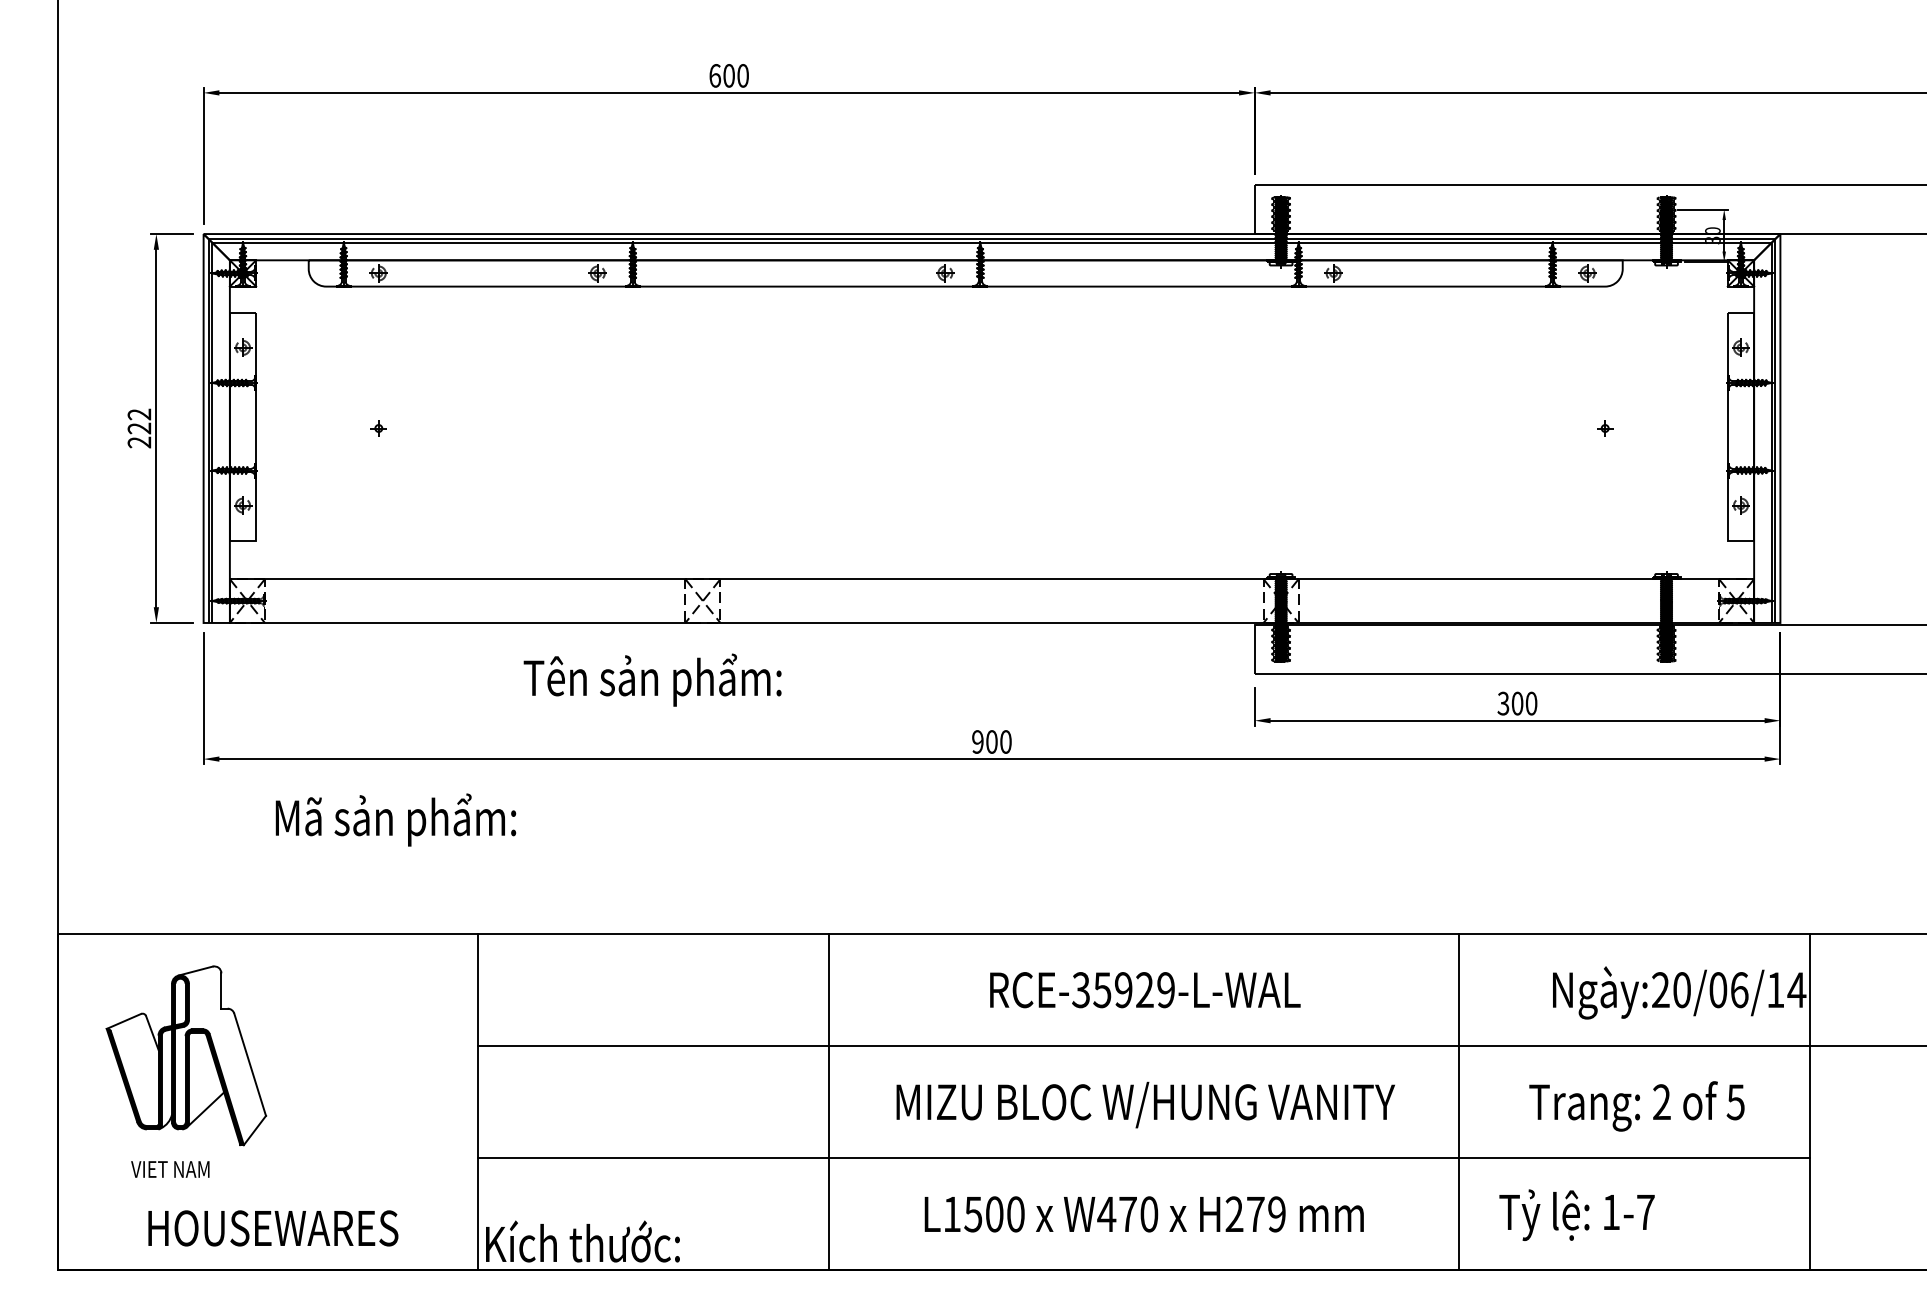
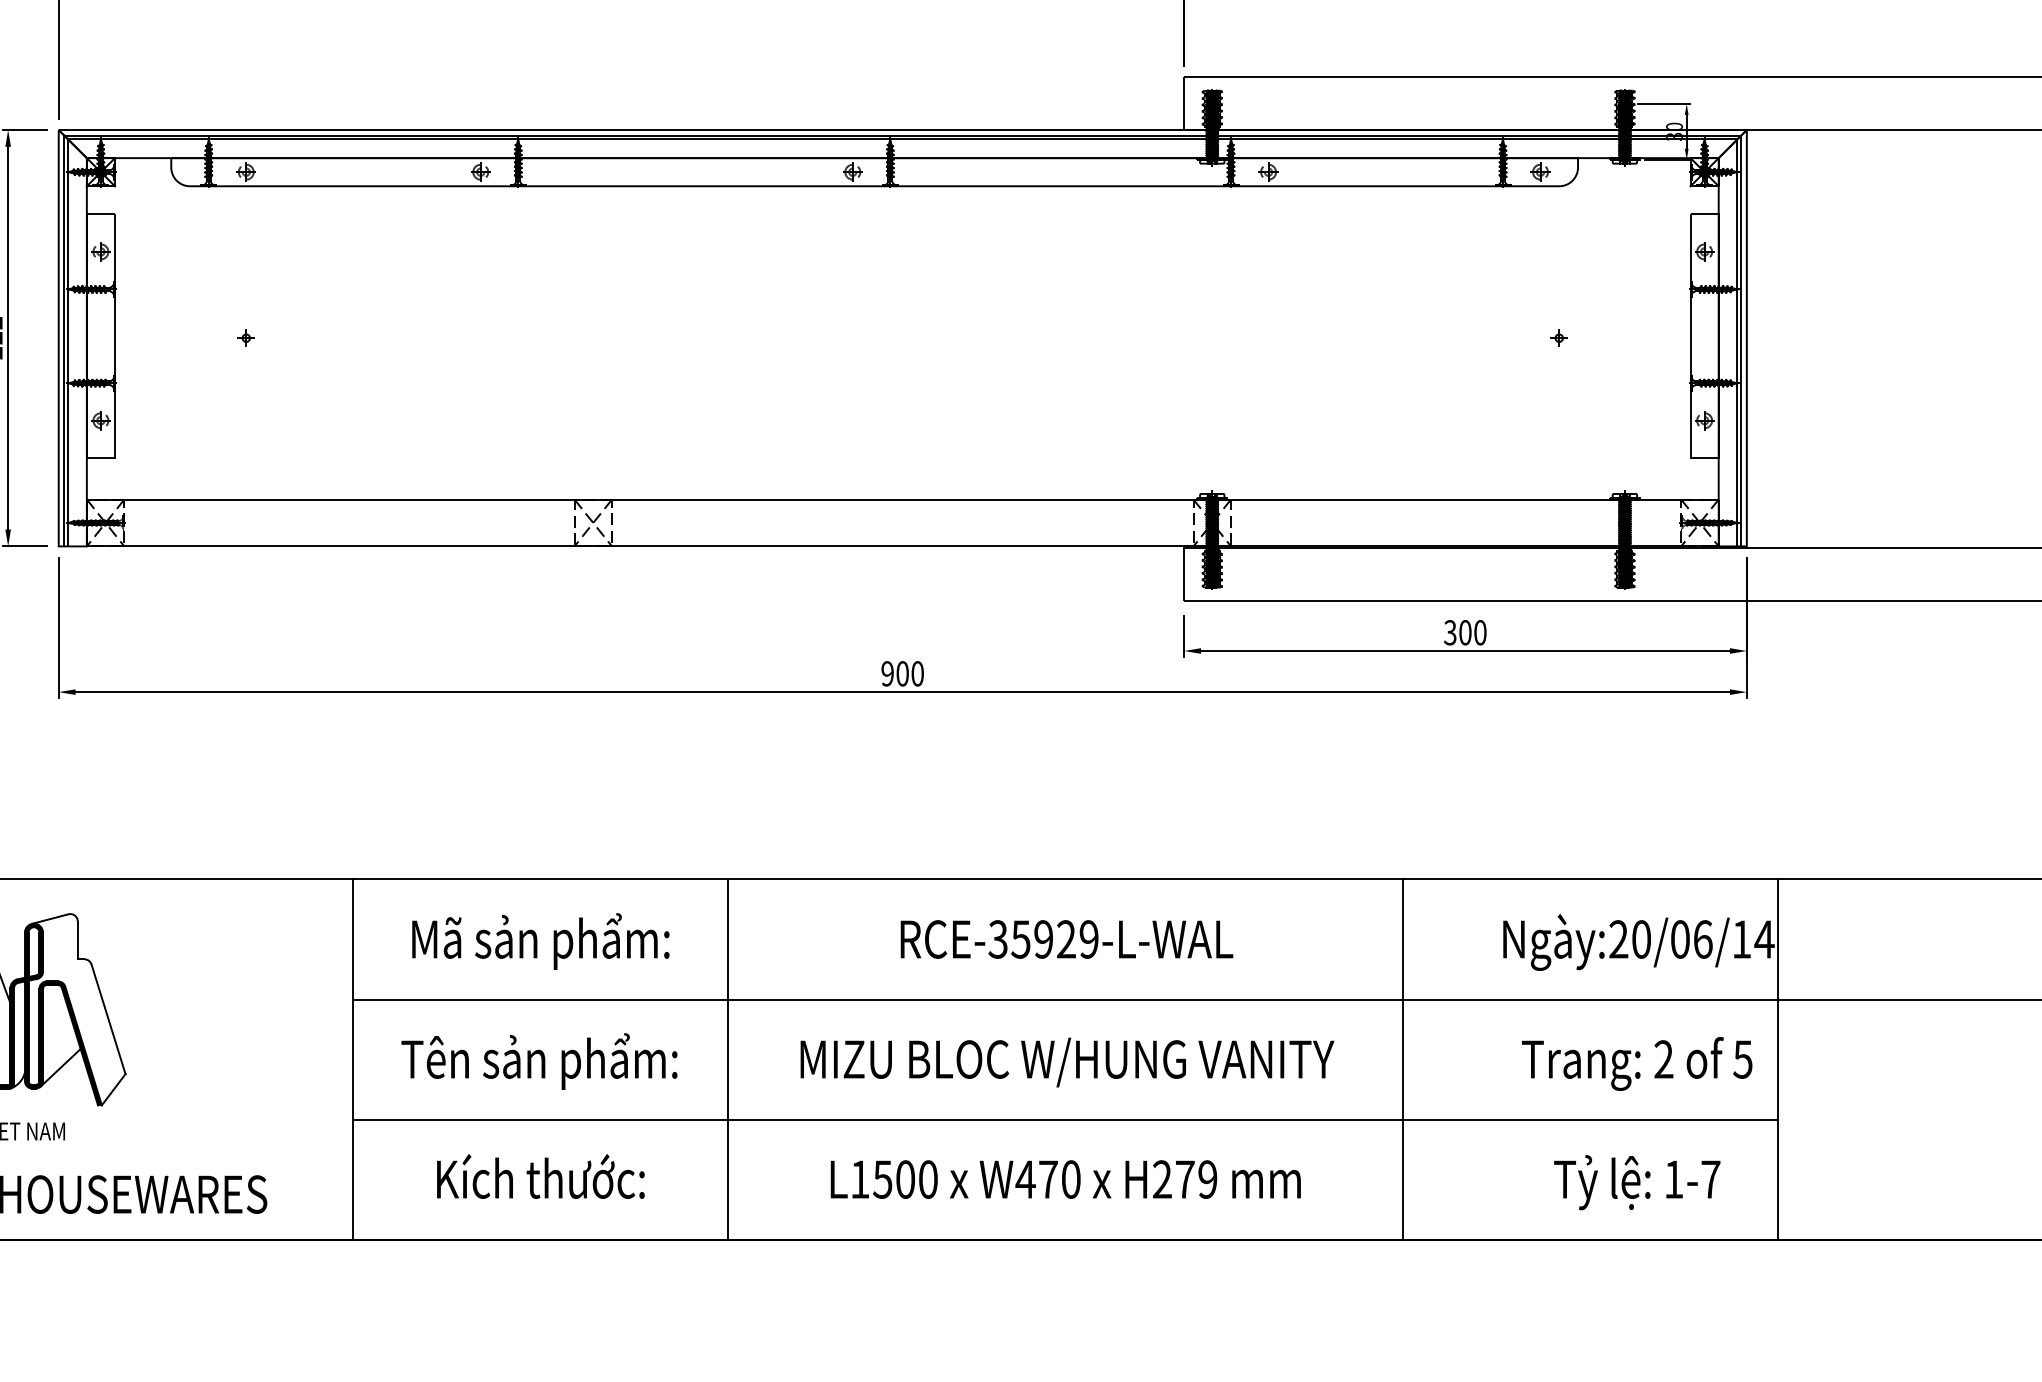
text: (652, 679) -> (539, 1060), moved
text: (395, 819) -> (540, 940), moved
text: (1636, 1106) -> (1636, 1064), moved
text: (1576, 1214) -> (1636, 1181), moved
text: (582, 1241) -> (540, 1176), moved

